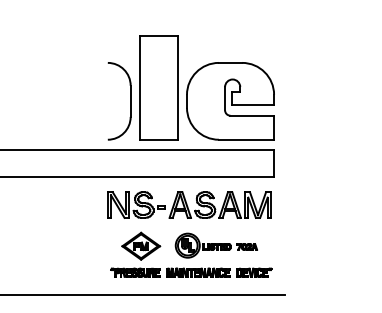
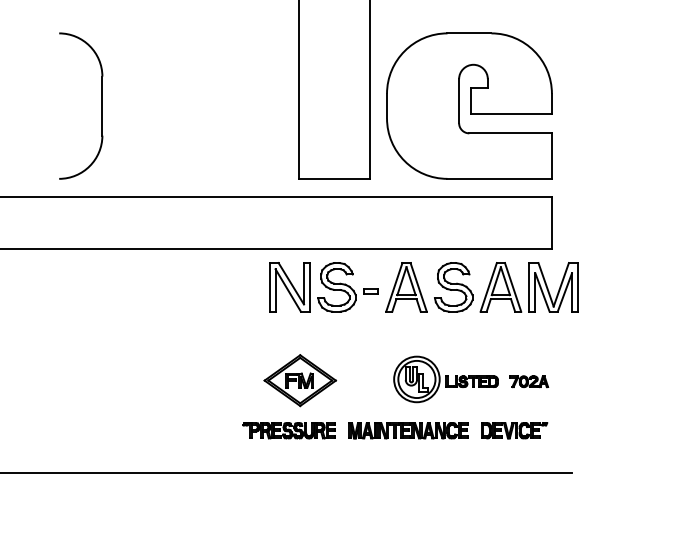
part: (130, 101) -> (102, 106), moved
part: (189, 204) -> (423, 286), moved
part: (215, 245) -> (469, 379), moved

